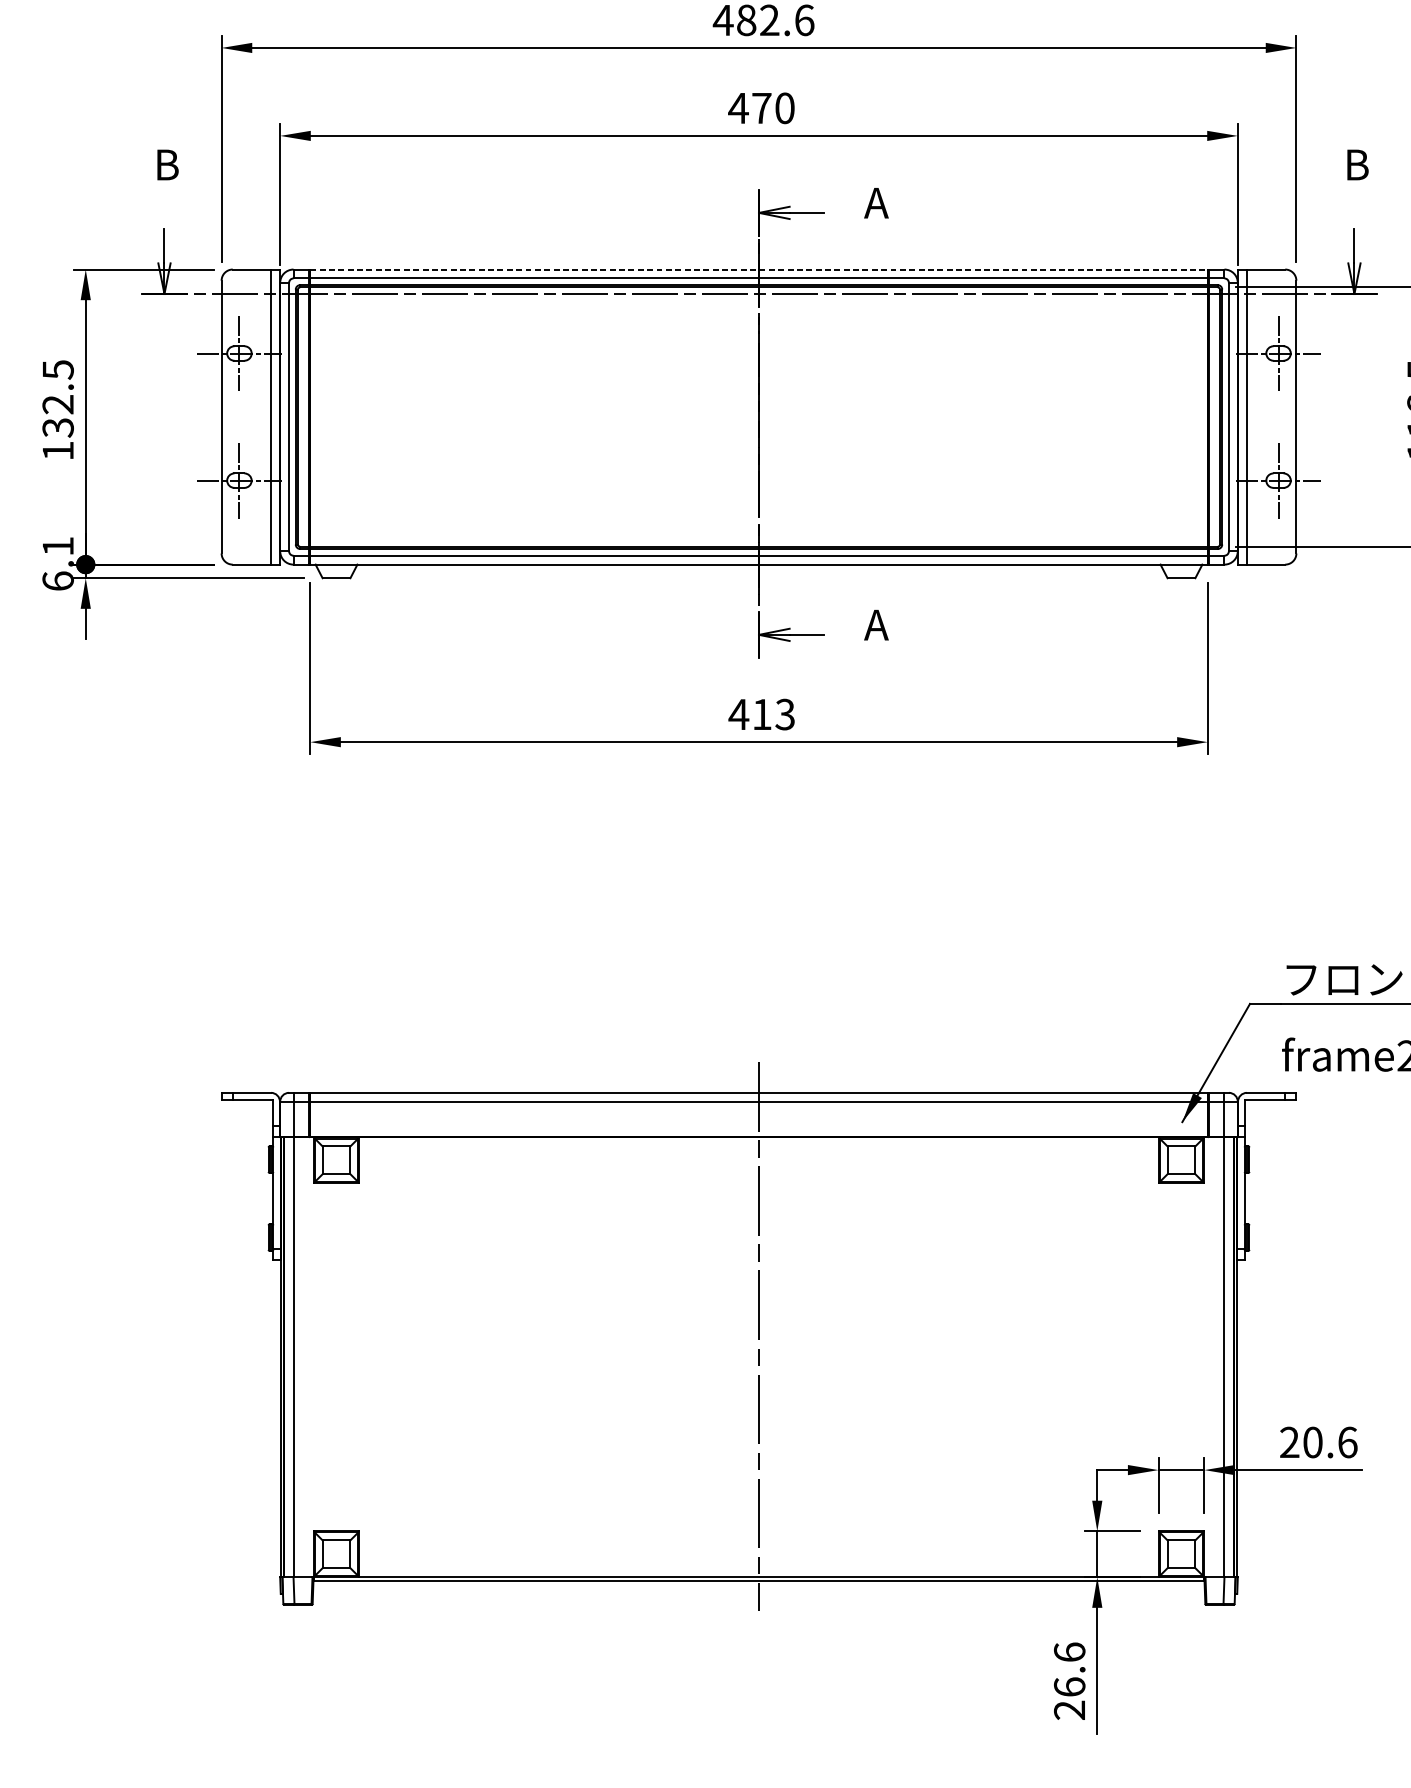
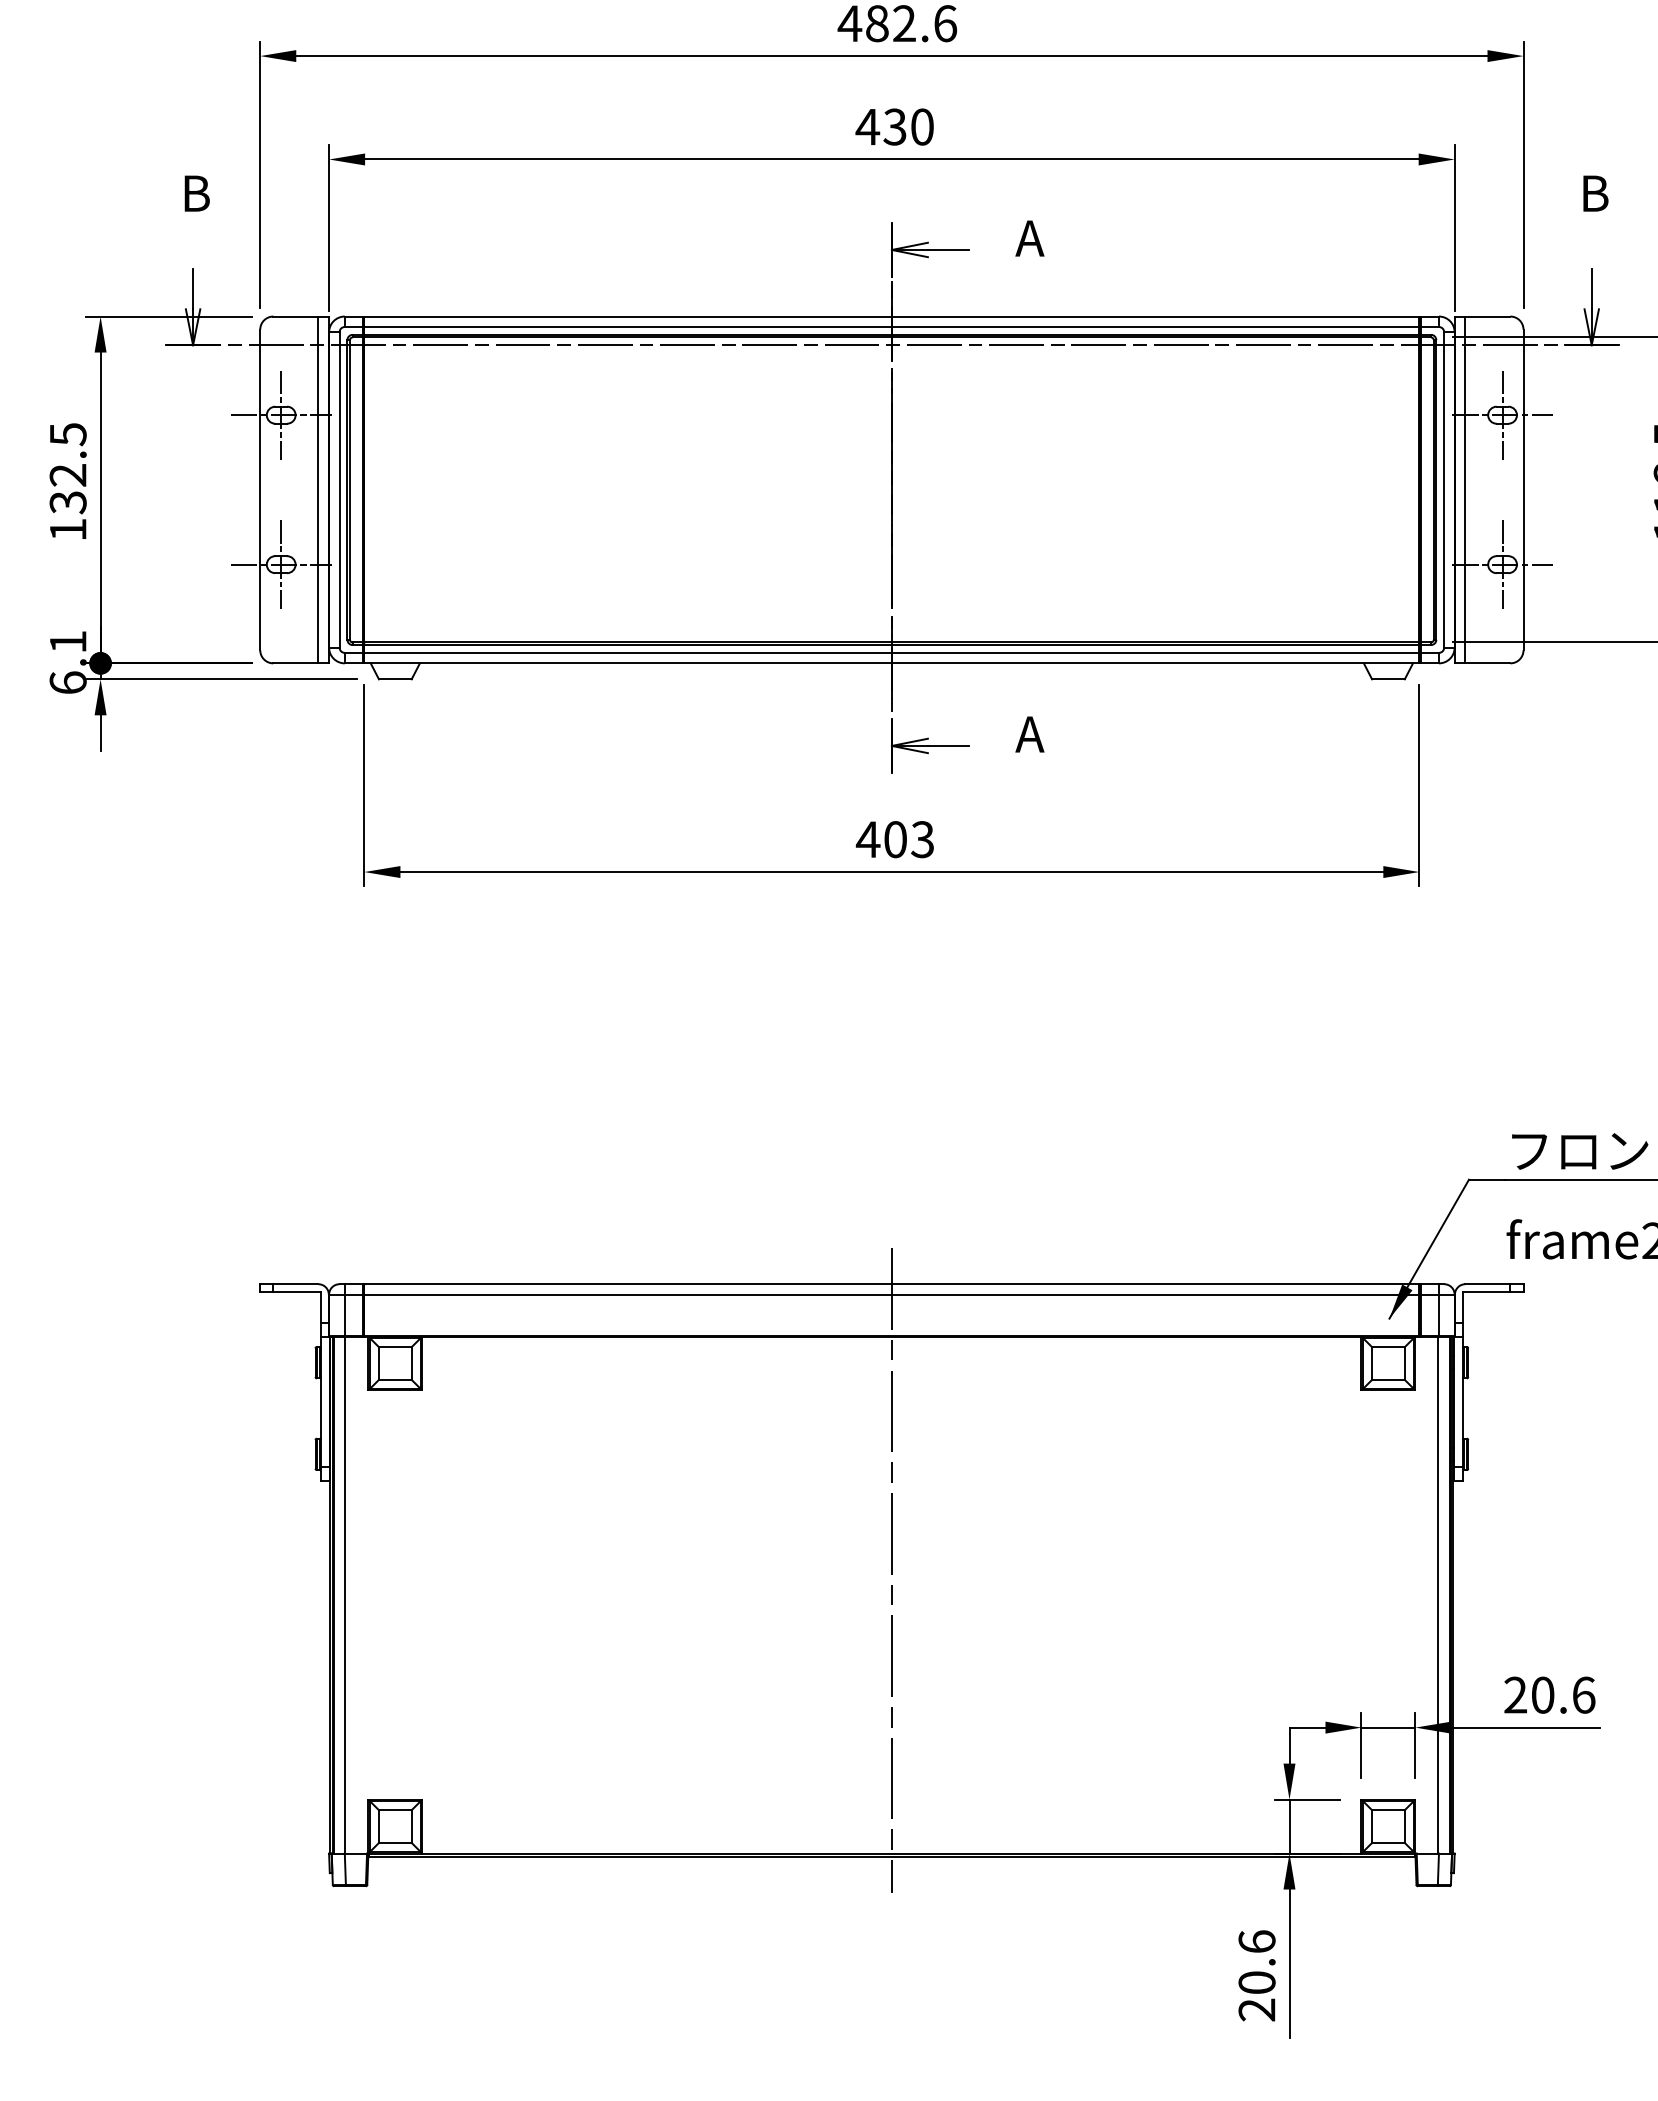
text: (761, 107) -> (894, 126), 470 -> 430
line: (759, 269) -> (892, 316), dashed -> solid
text: (762, 714) -> (895, 839), 413 -> 403
text: (1069, 1686) -> (1256, 1982), 26.6 -> 20.6

